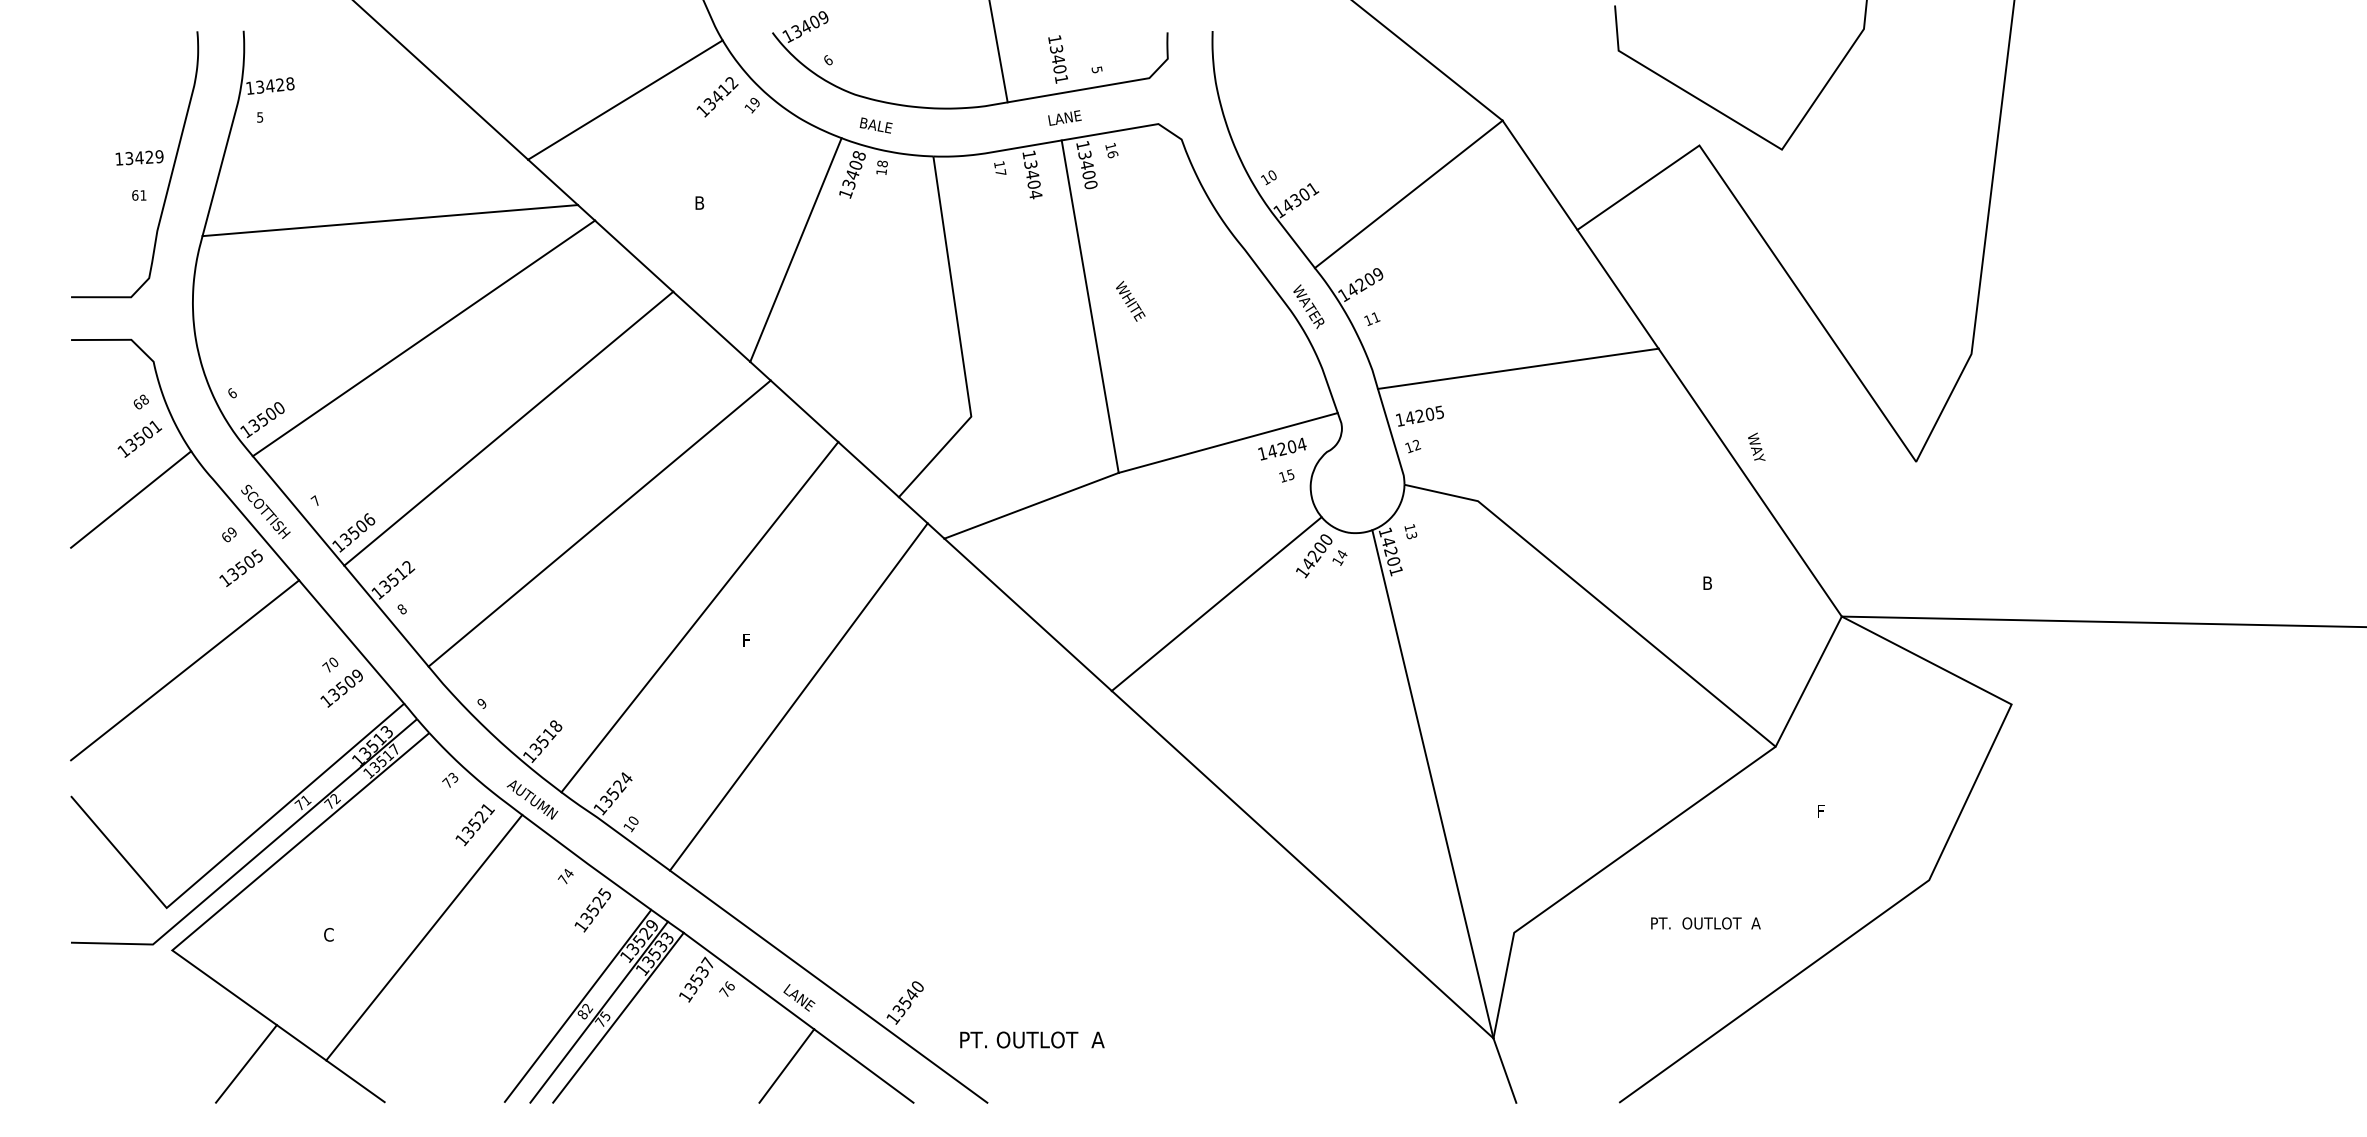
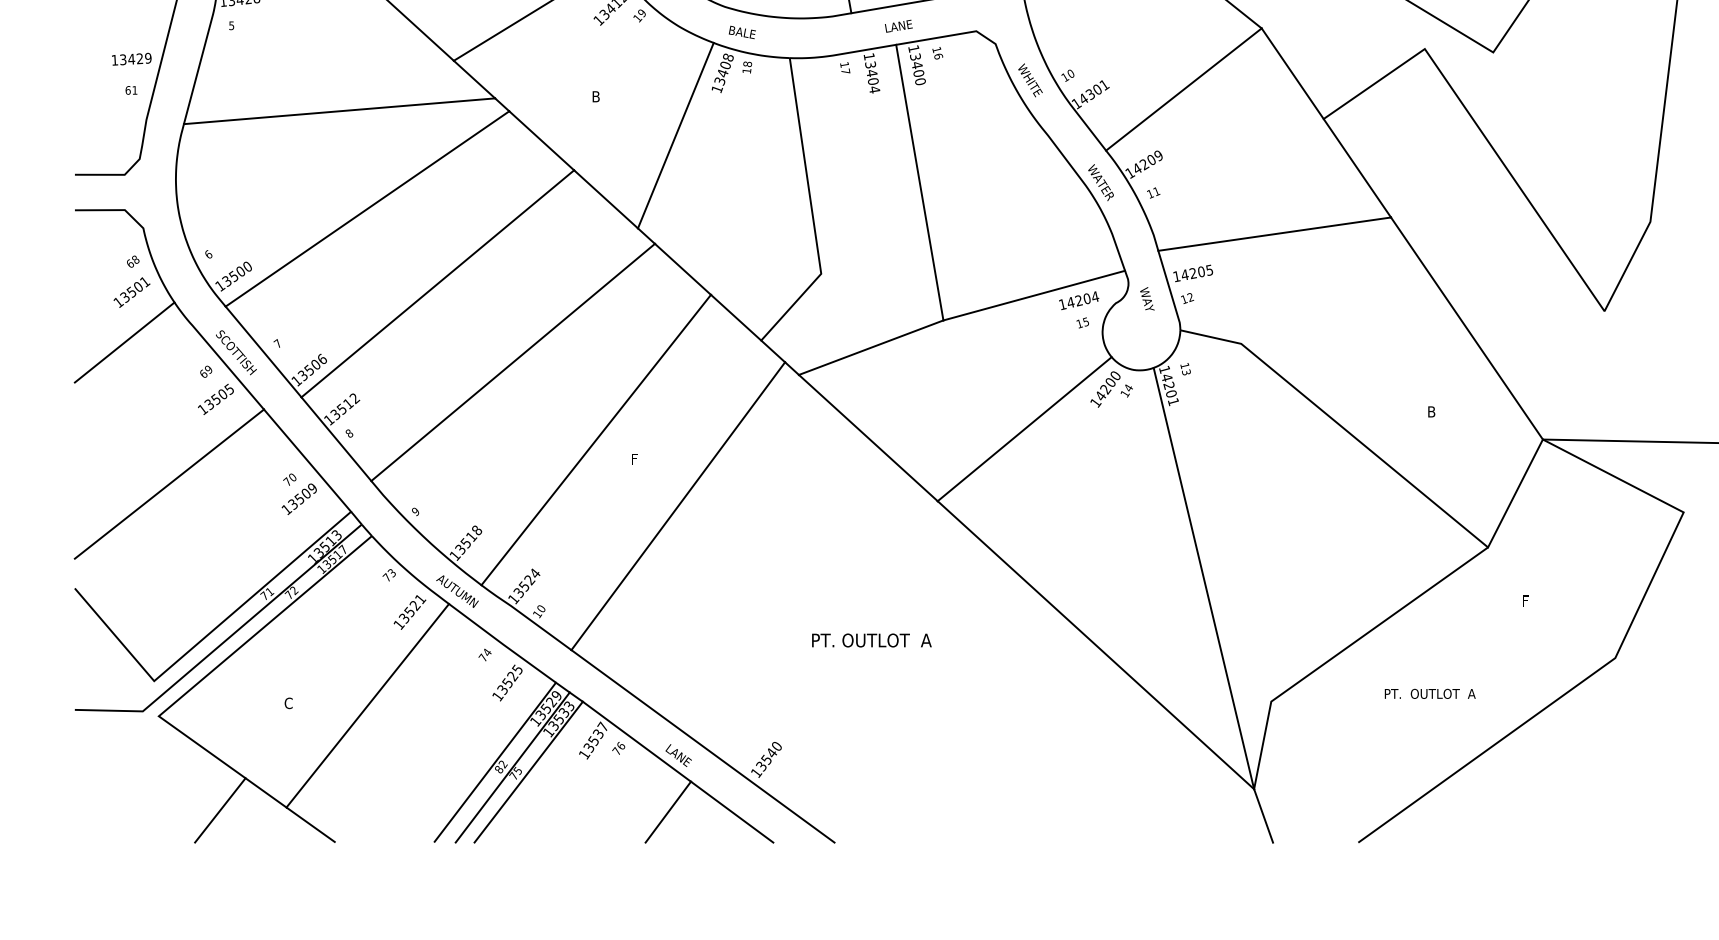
text: (1130, 300) -> (1030, 79), moved
text: (1756, 446) -> (1147, 298), moved
text: (1032, 1039) -> (871, 640), moved

